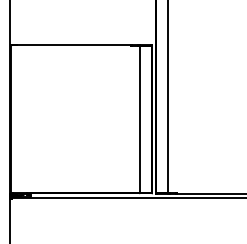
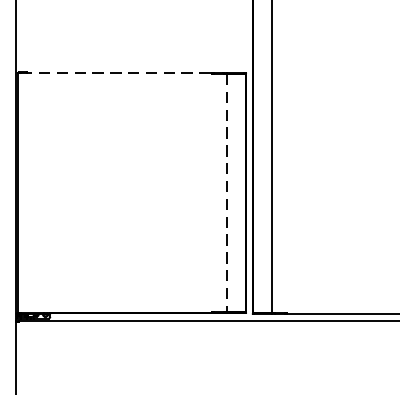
line: (71, 45) -> (115, 73), solid -> dashed
line: (139, 119) -> (225, 193), solid -> dashed

